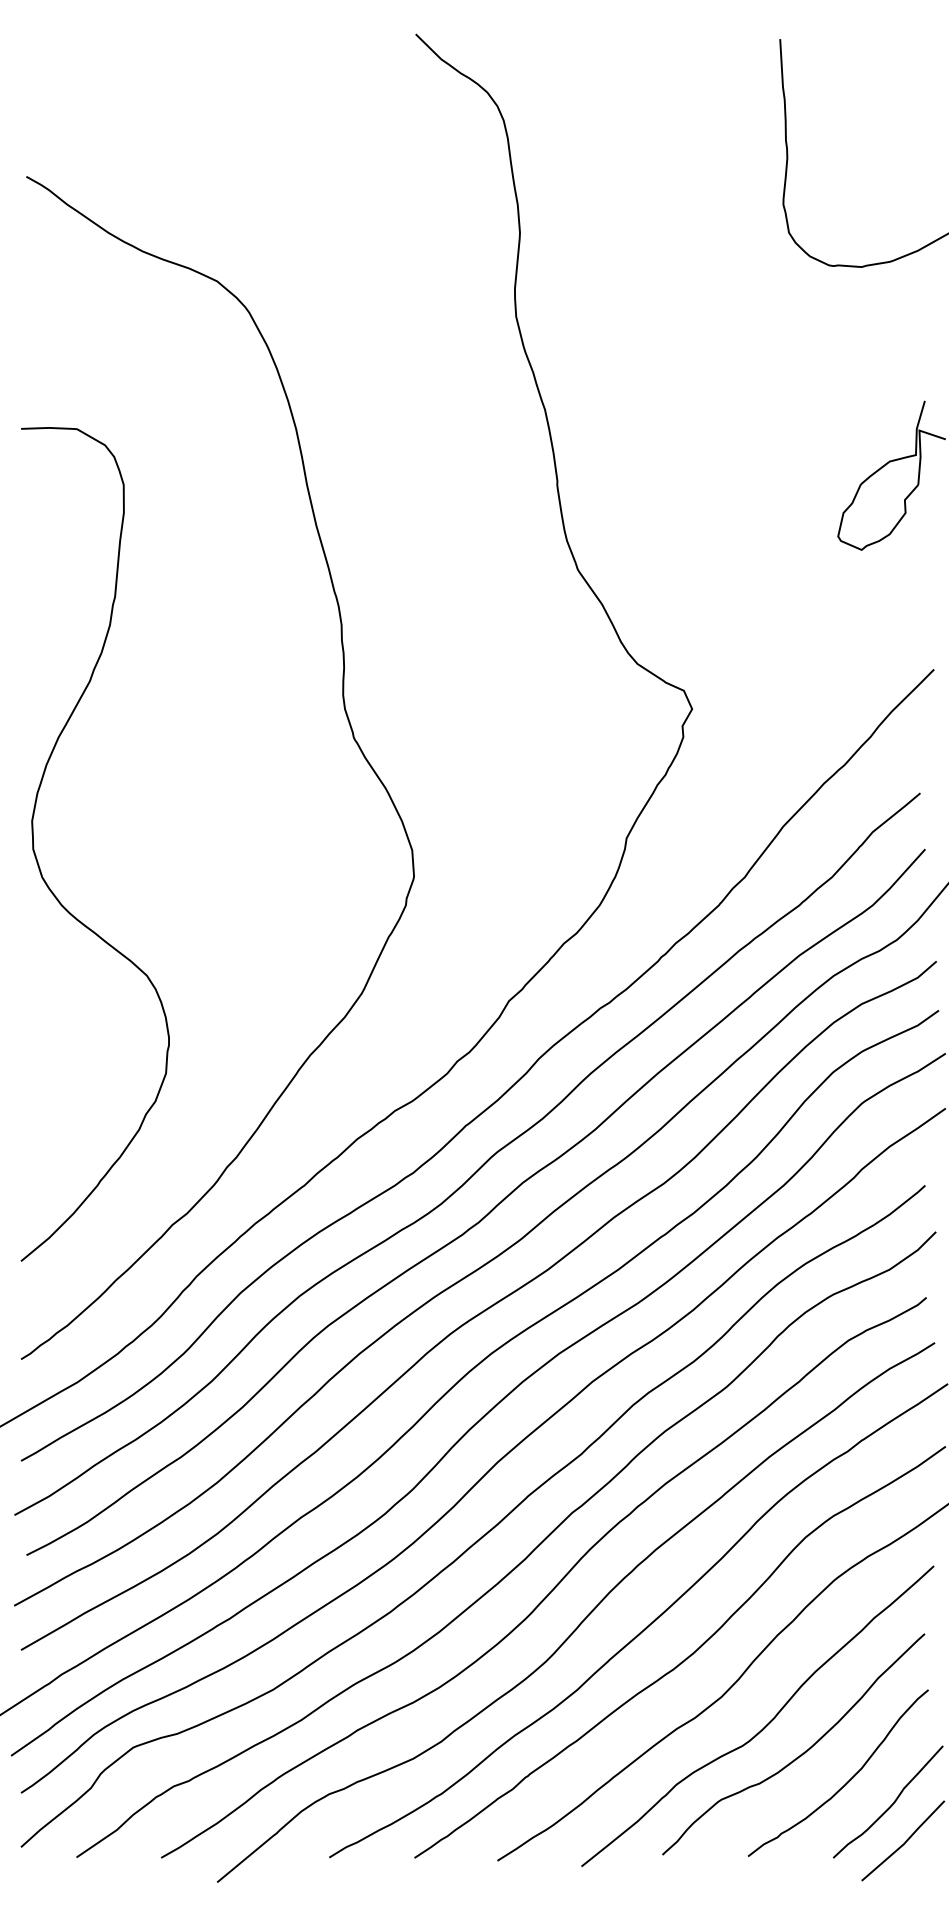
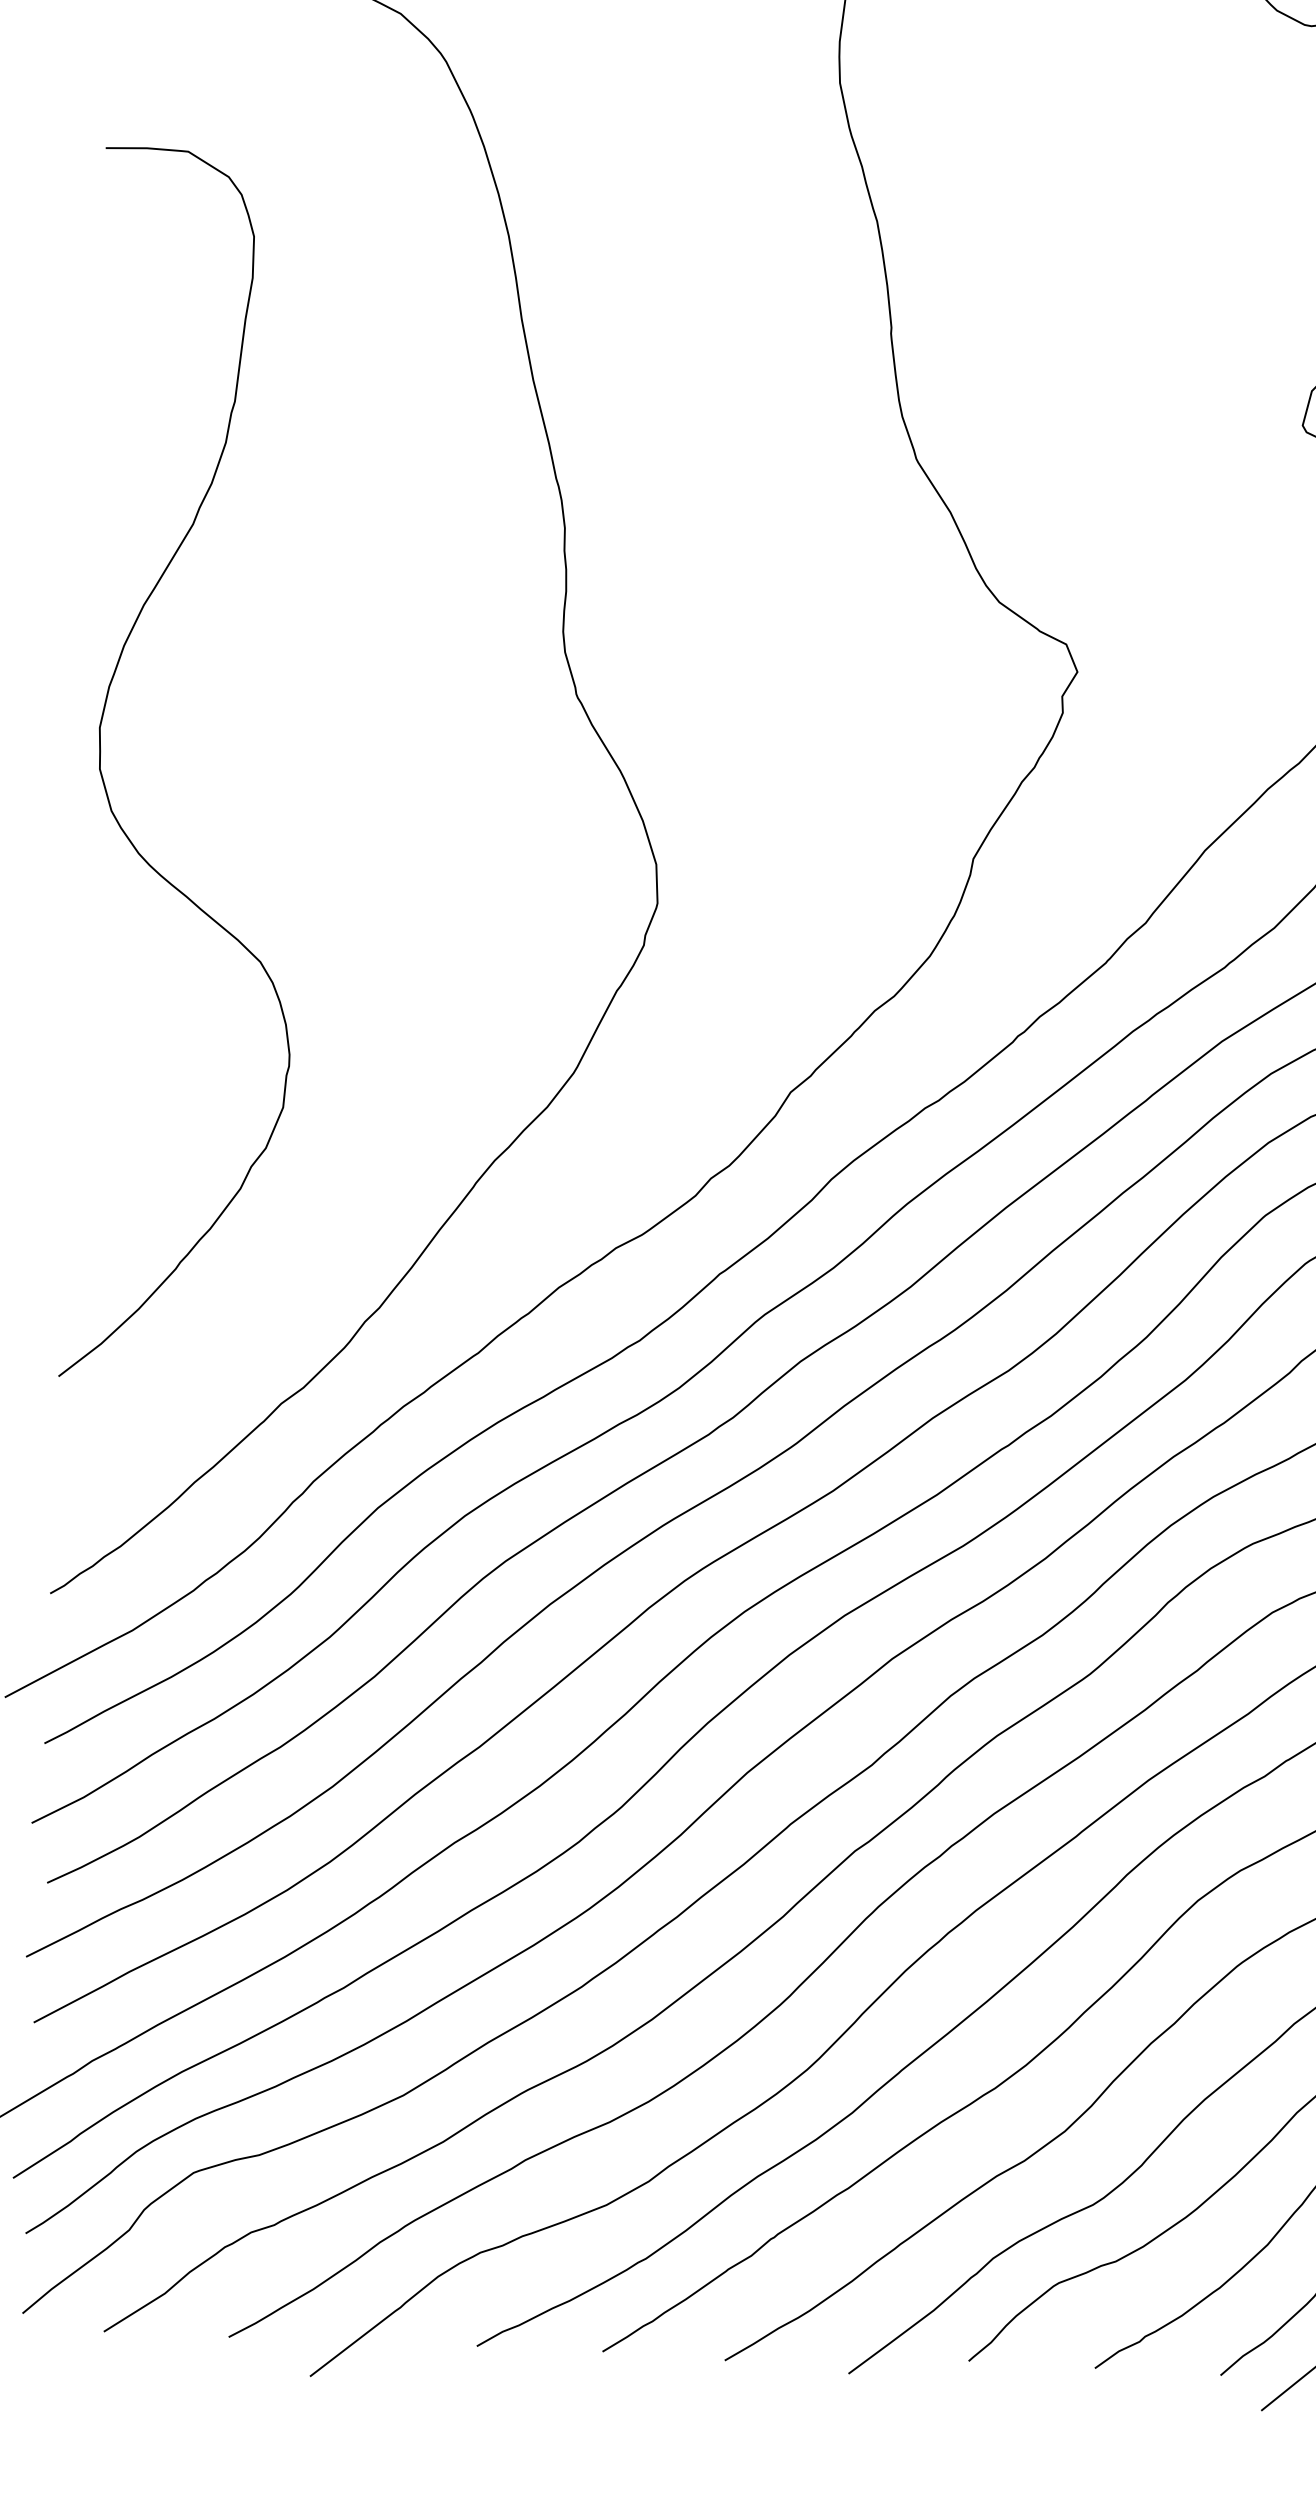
curve: (38, 861) -> (106, 787), moved

